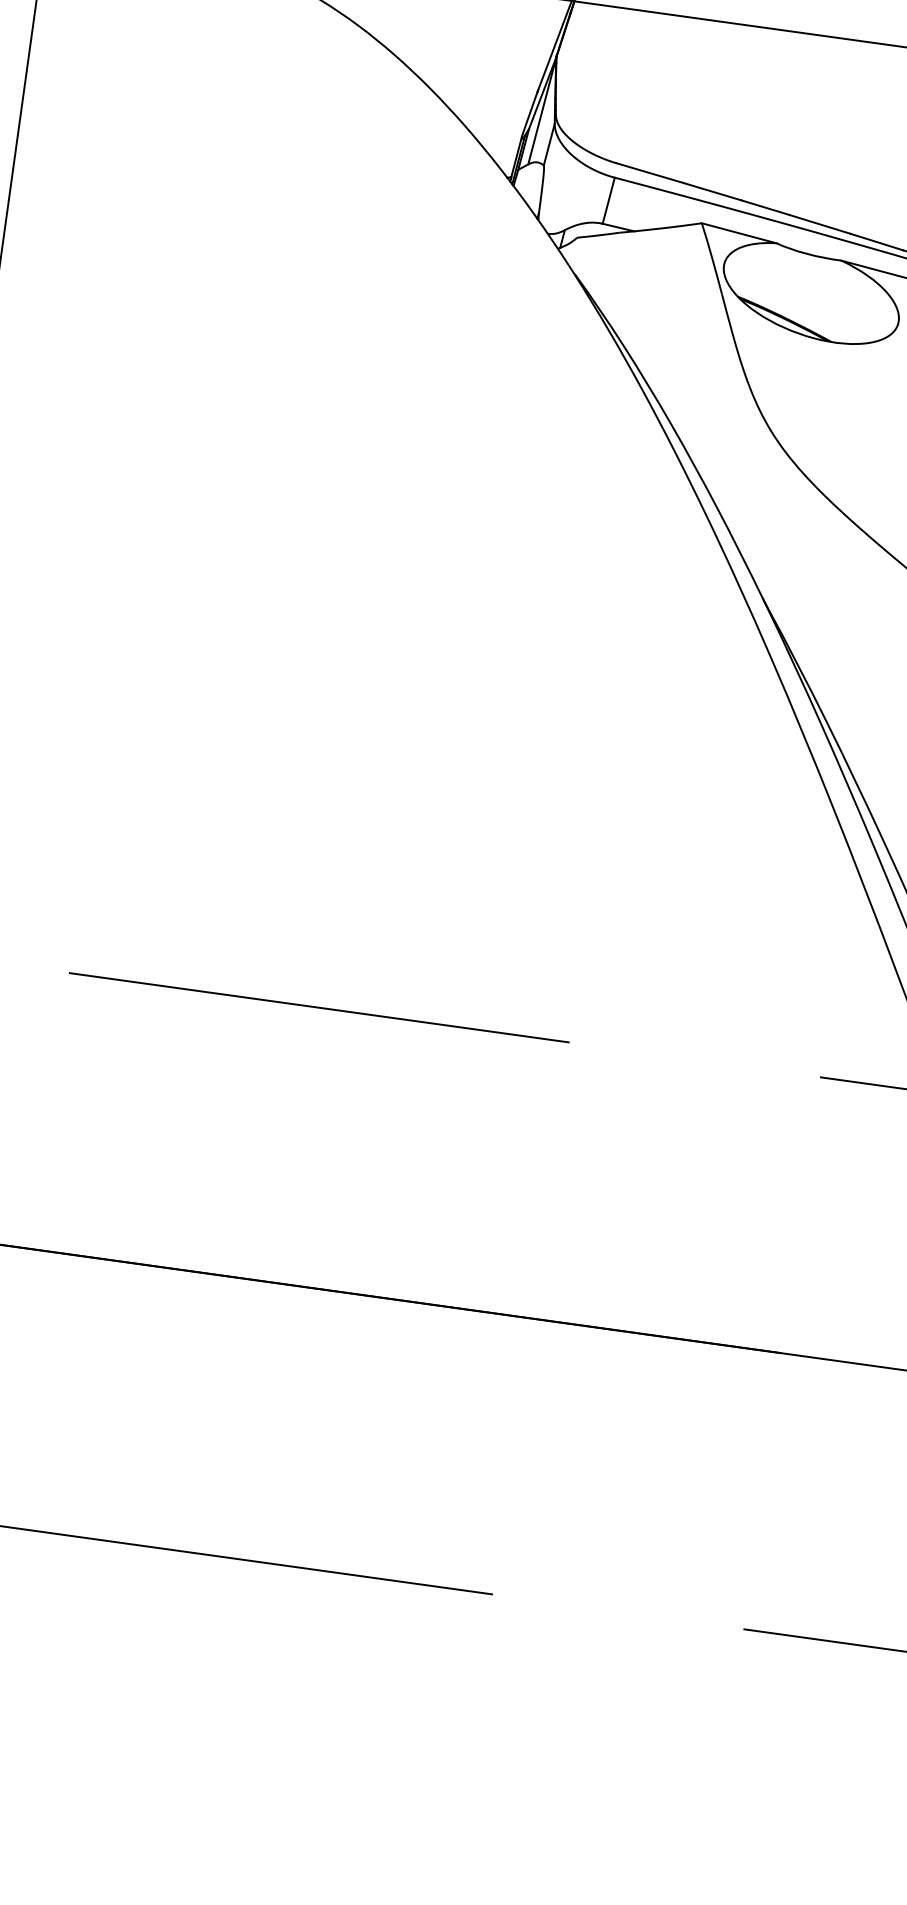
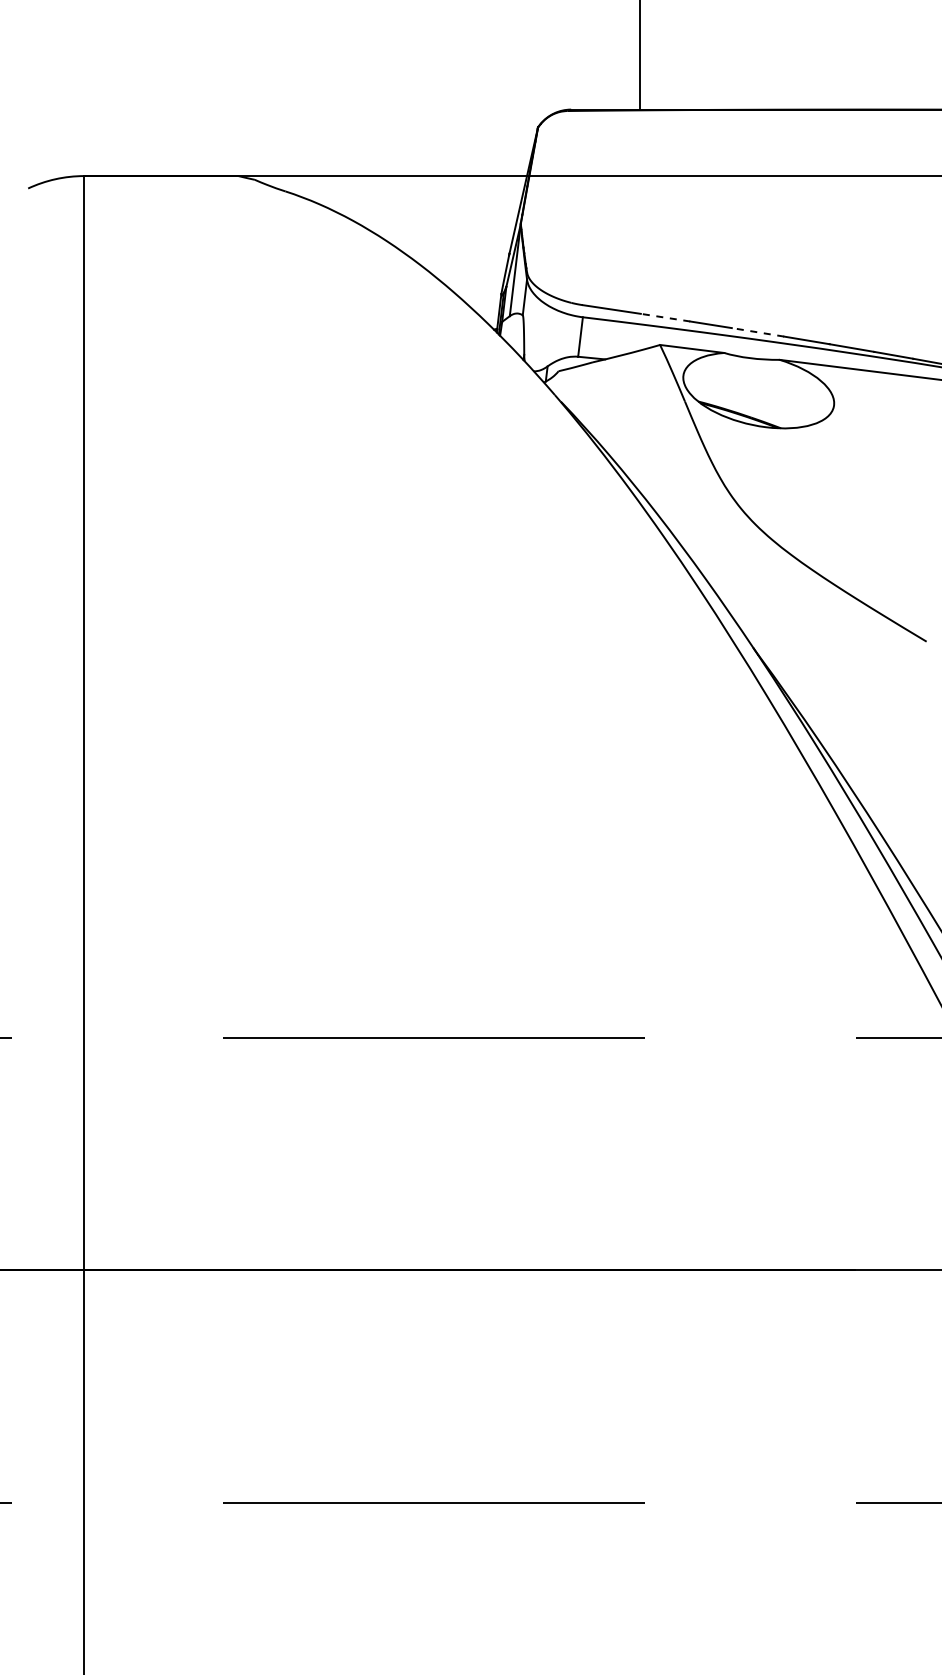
line: (712, 191) -> (665, 317), solid -> dashed
line: (819, 224) -> (757, 332), solid -> dashed

